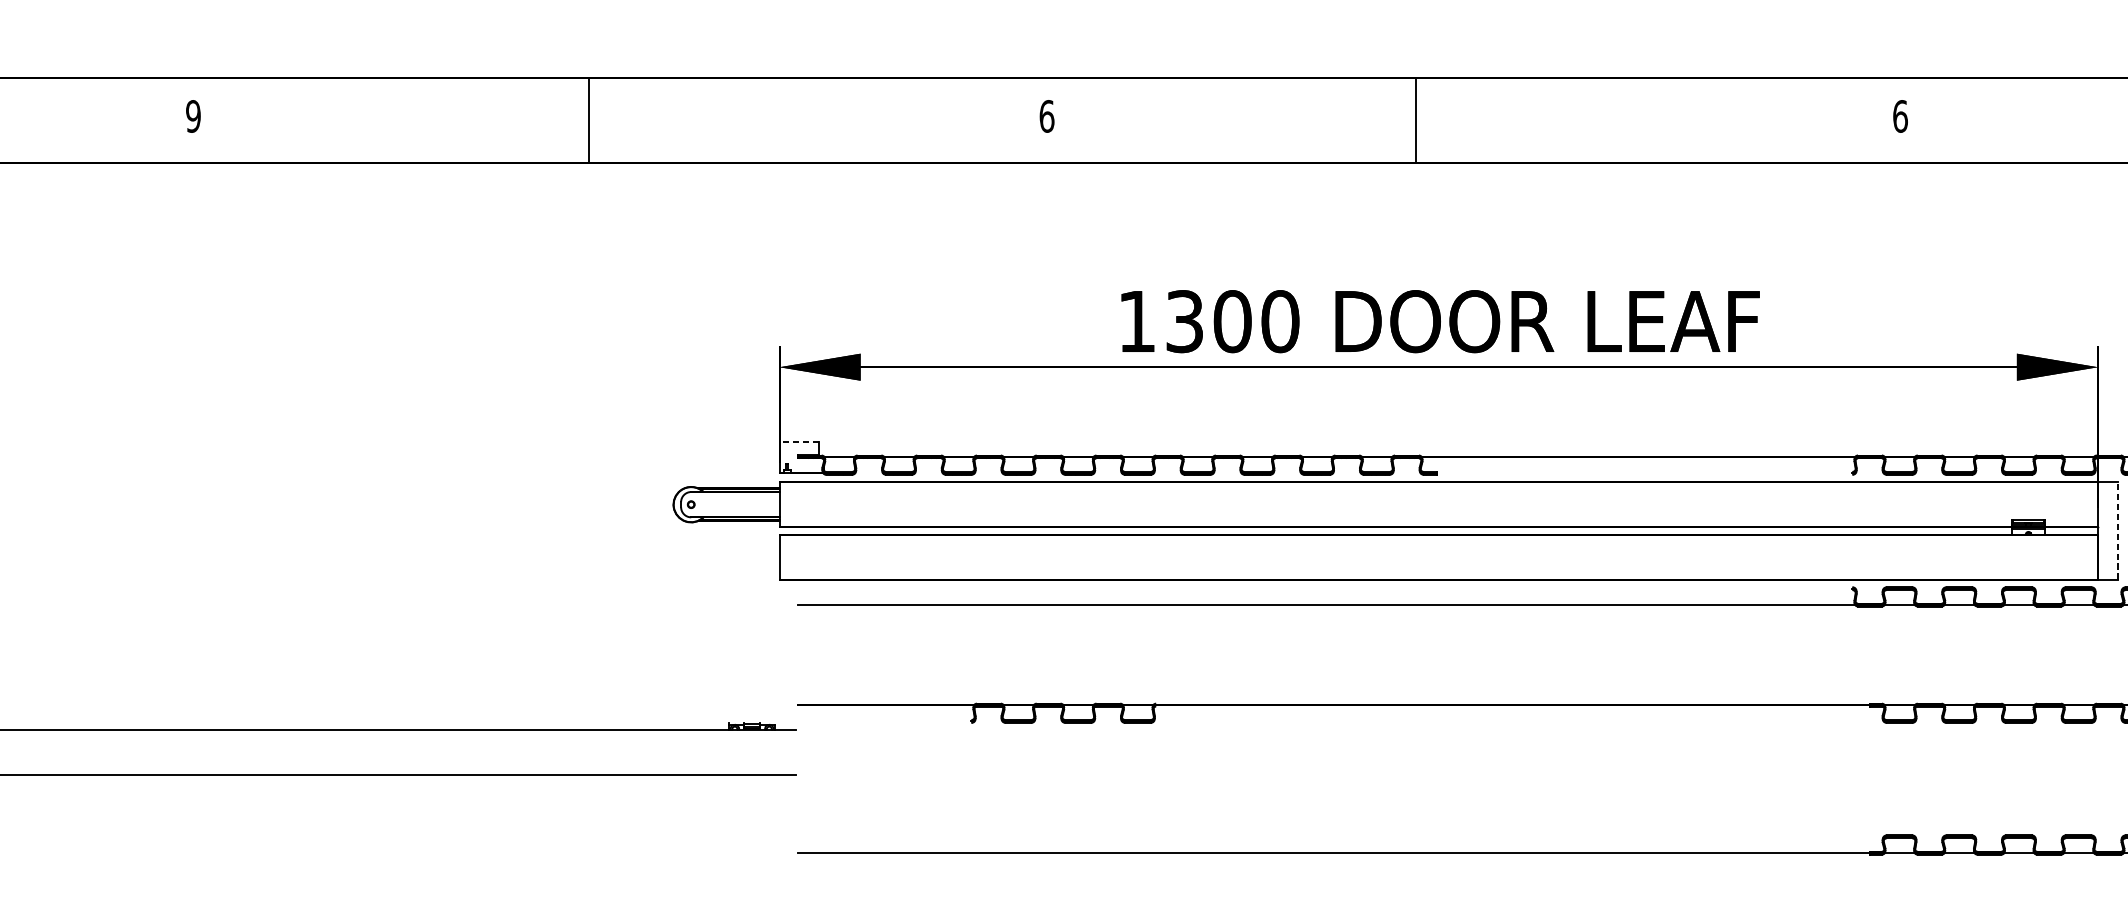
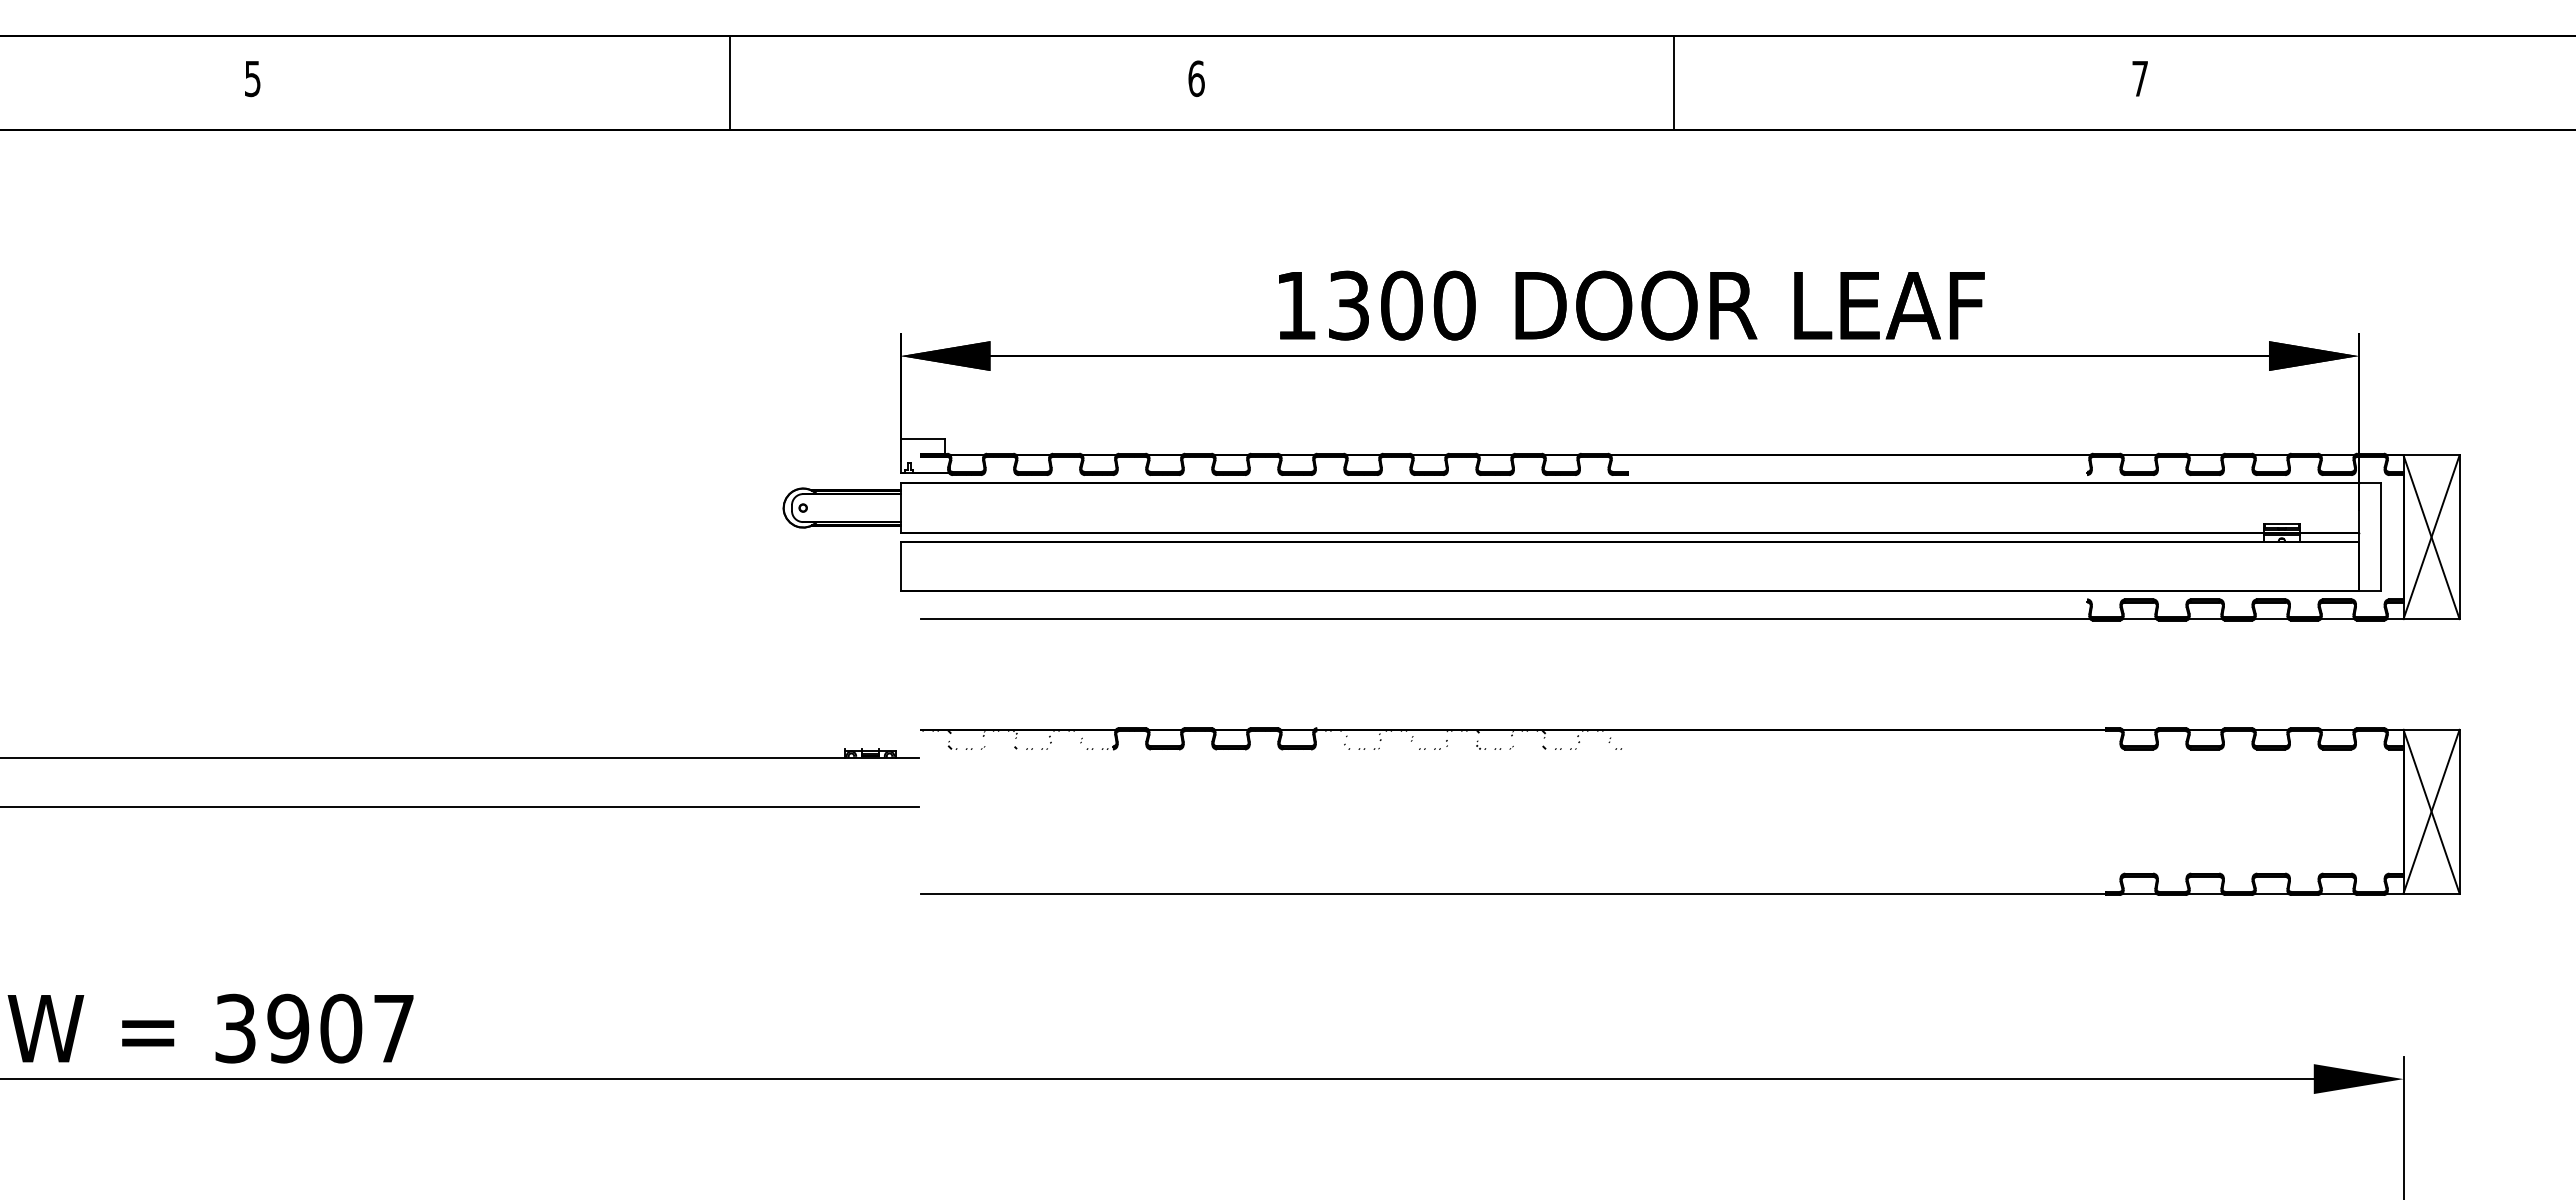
text: (193, 116) -> (252, 78), 9 -> 5
text: (1900, 116) -> (2140, 78), 6 -> 7
line: (589, 119) -> (730, 82), moved
line: (1415, 119) -> (1673, 82), moved
line: (799, 442) -> (922, 439), dashed -> solid
line: (2118, 531) -> (2381, 537), dashed -> solid
hatch: (1114, 713) -> (1271, 739), added

